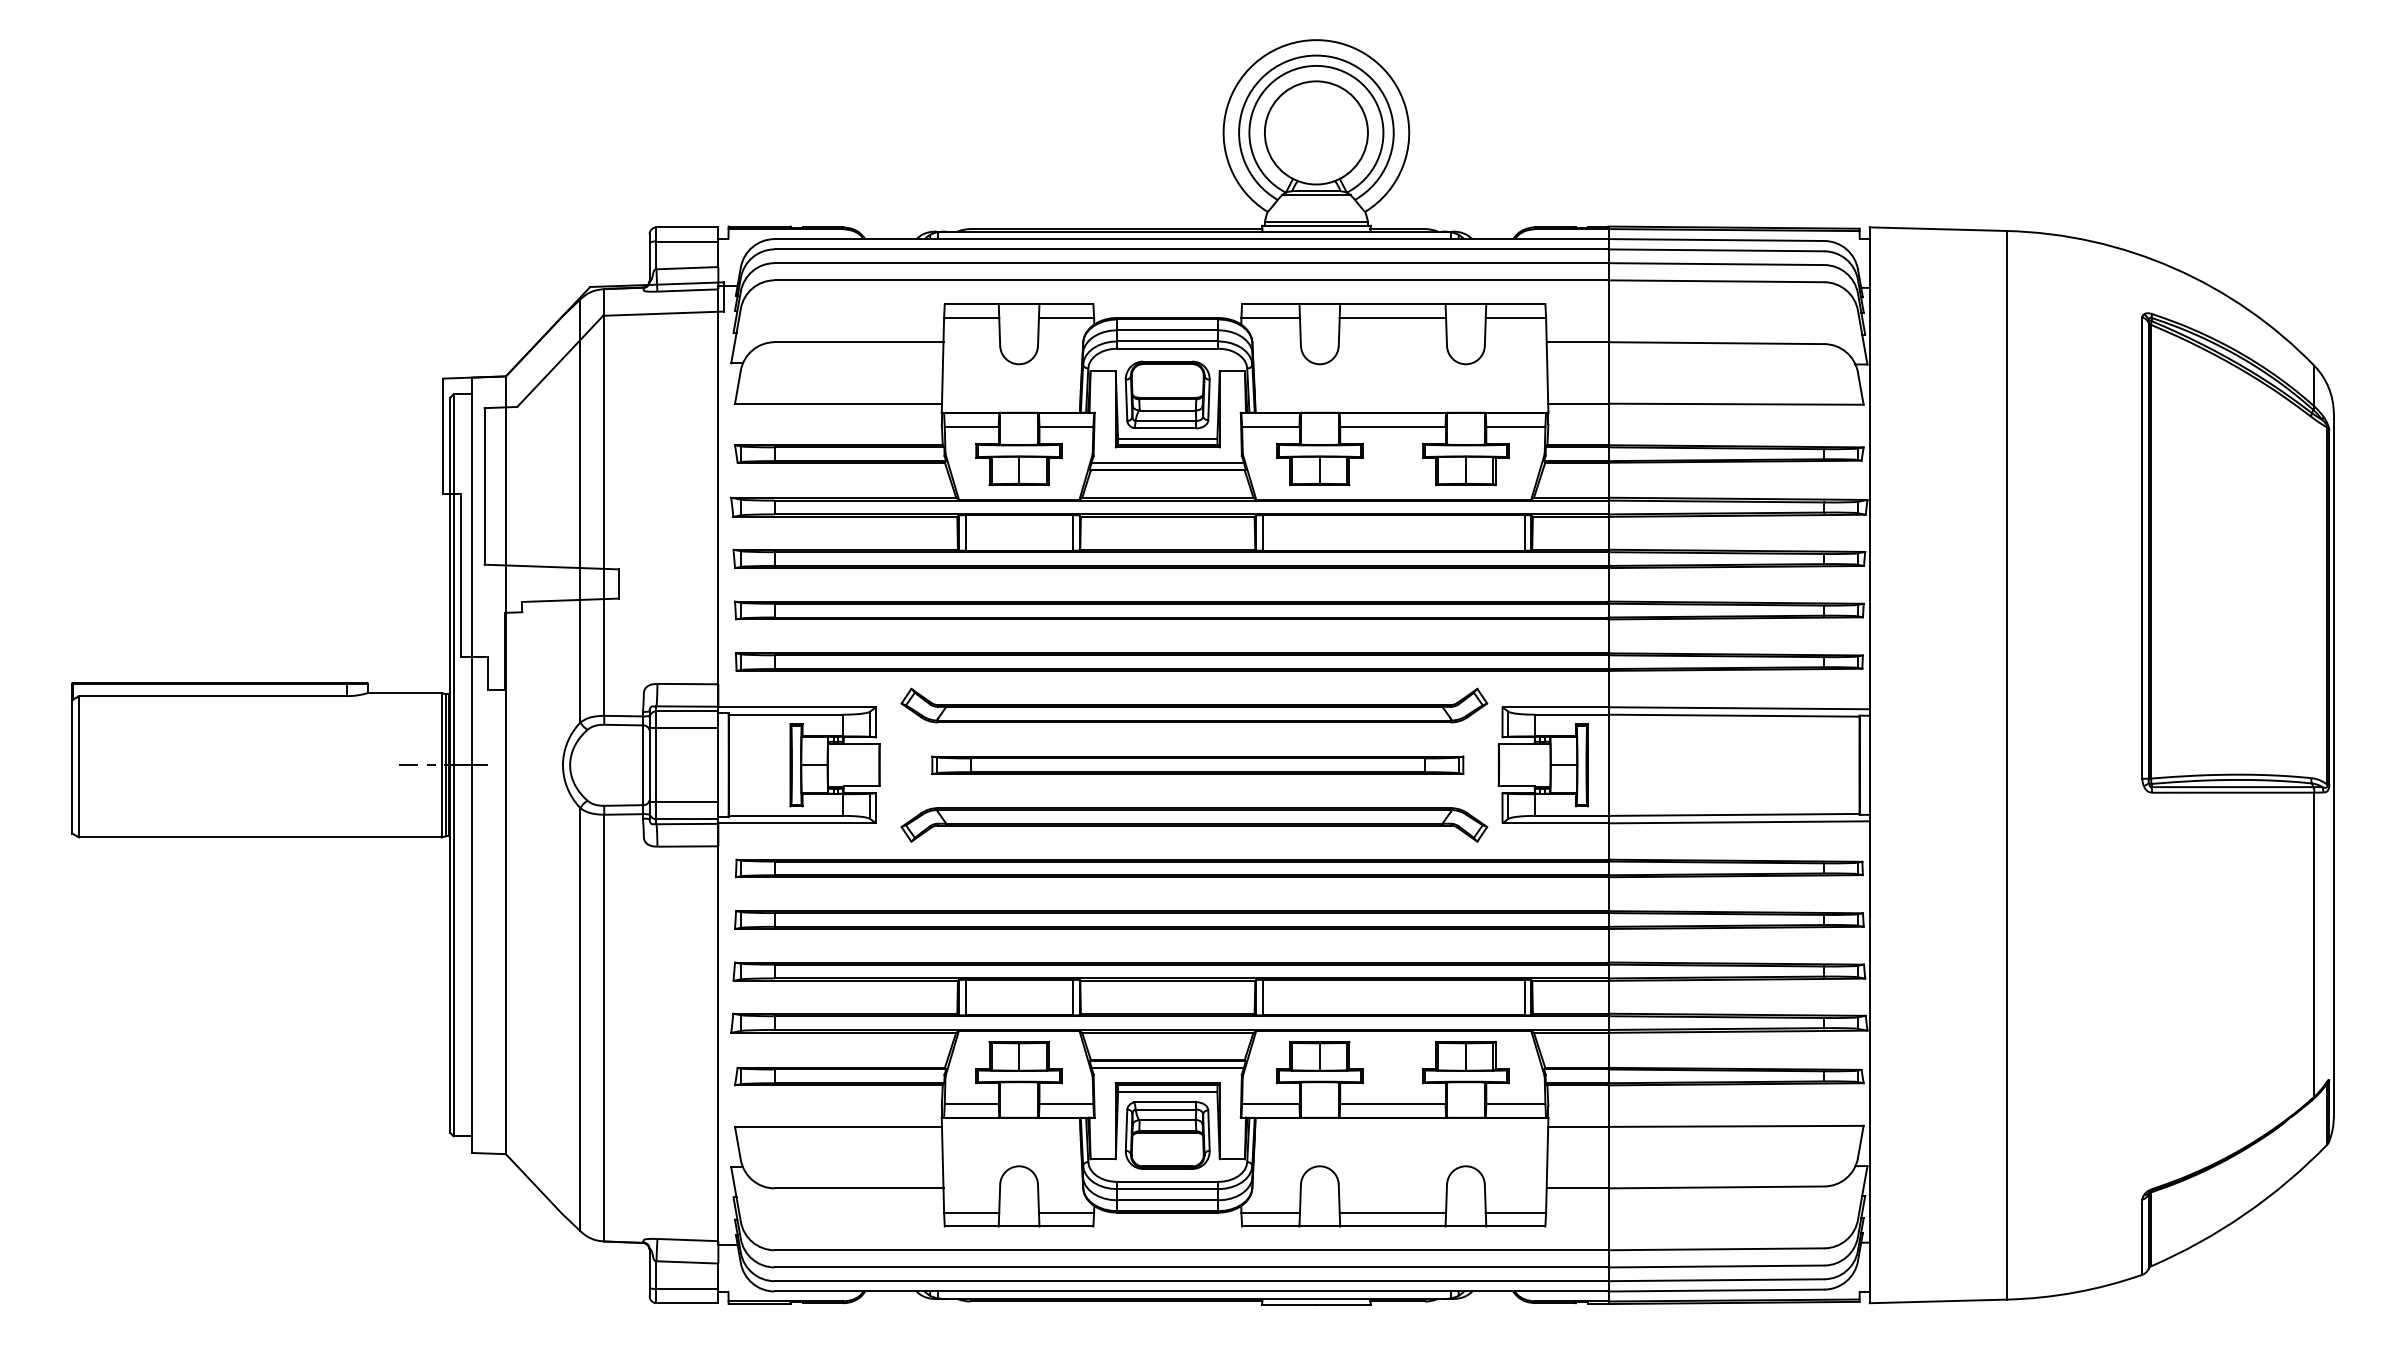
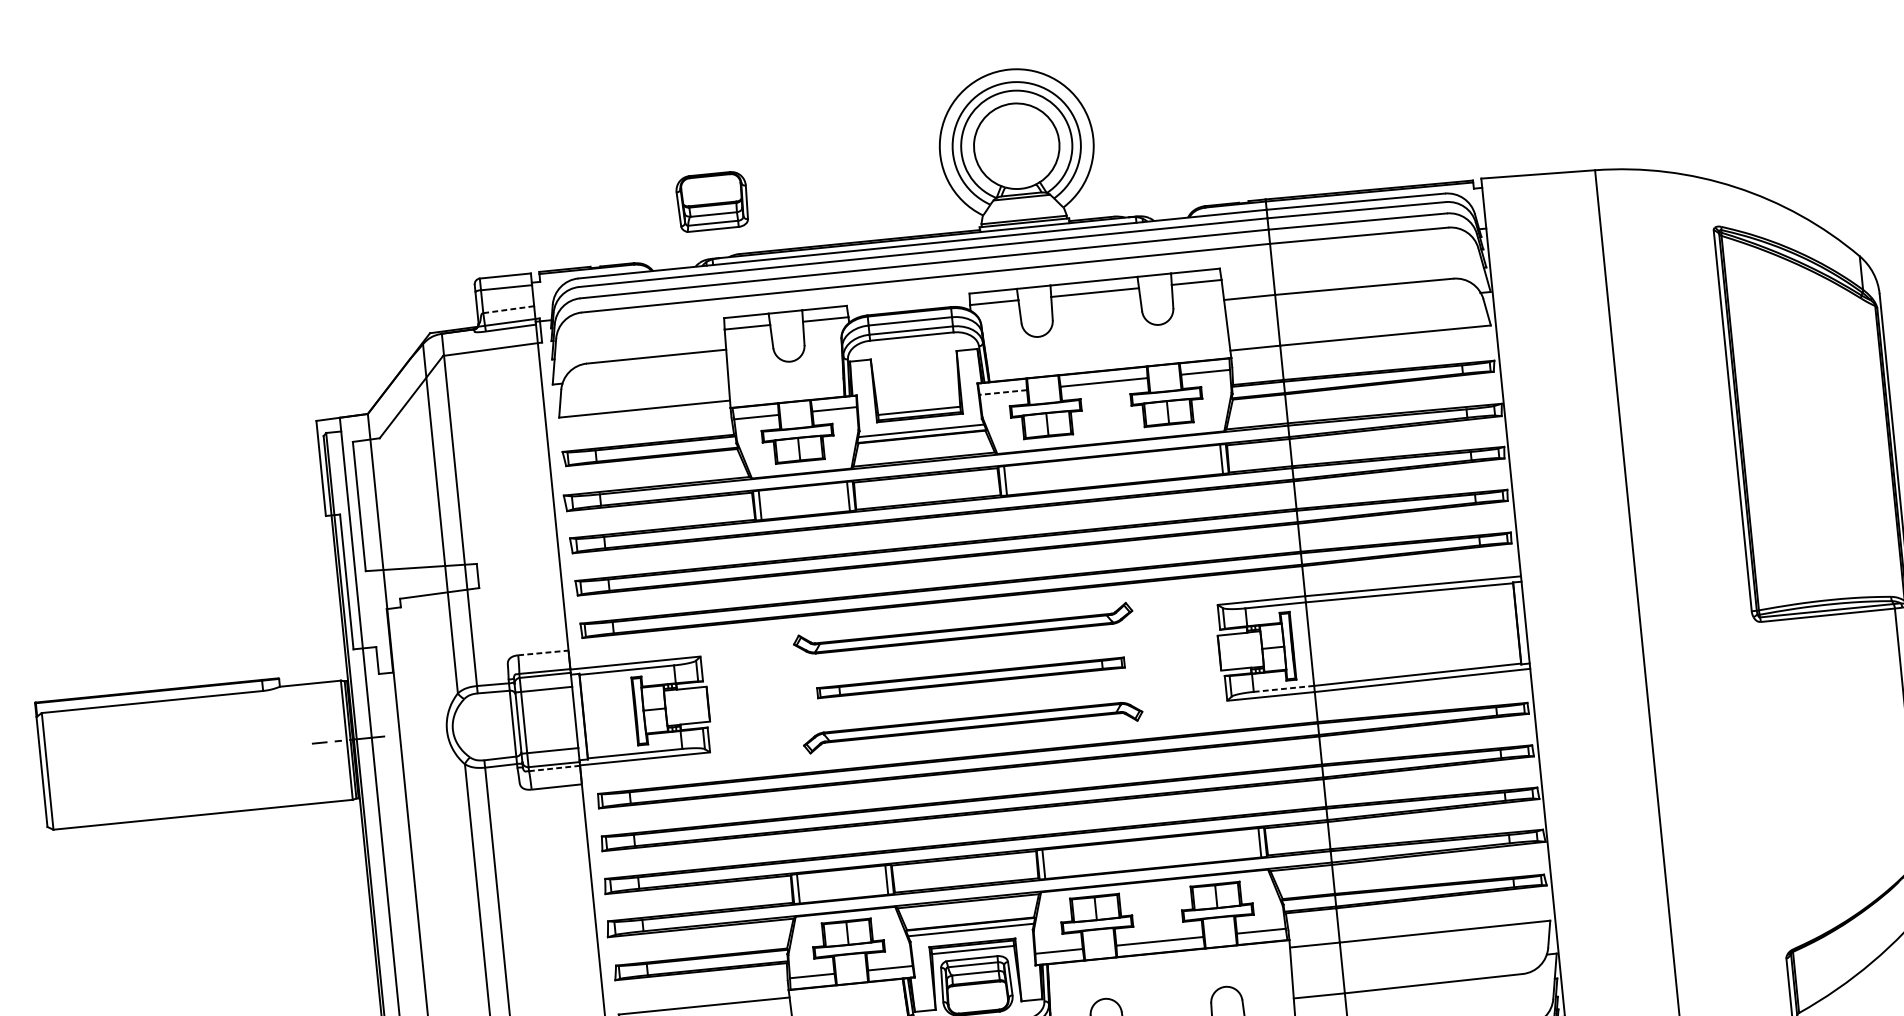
line: (687, 268) -> (508, 309), solid -> dashed
part: (1167, 394) -> (712, 201), moved
line: (1270, 426) -> (1003, 392), solid -> dashed
line: (688, 684) -> (543, 653), solid -> dashed
part: (1194, 705) -> (963, 628), size x0.7
part: (1197, 764) -> (970, 677), size x0.7
line: (1571, 815) -> (1283, 688), solid -> dashed
line: (687, 824) -> (554, 768), solid -> dashed
part: (1194, 824) -> (973, 727), size x0.7

